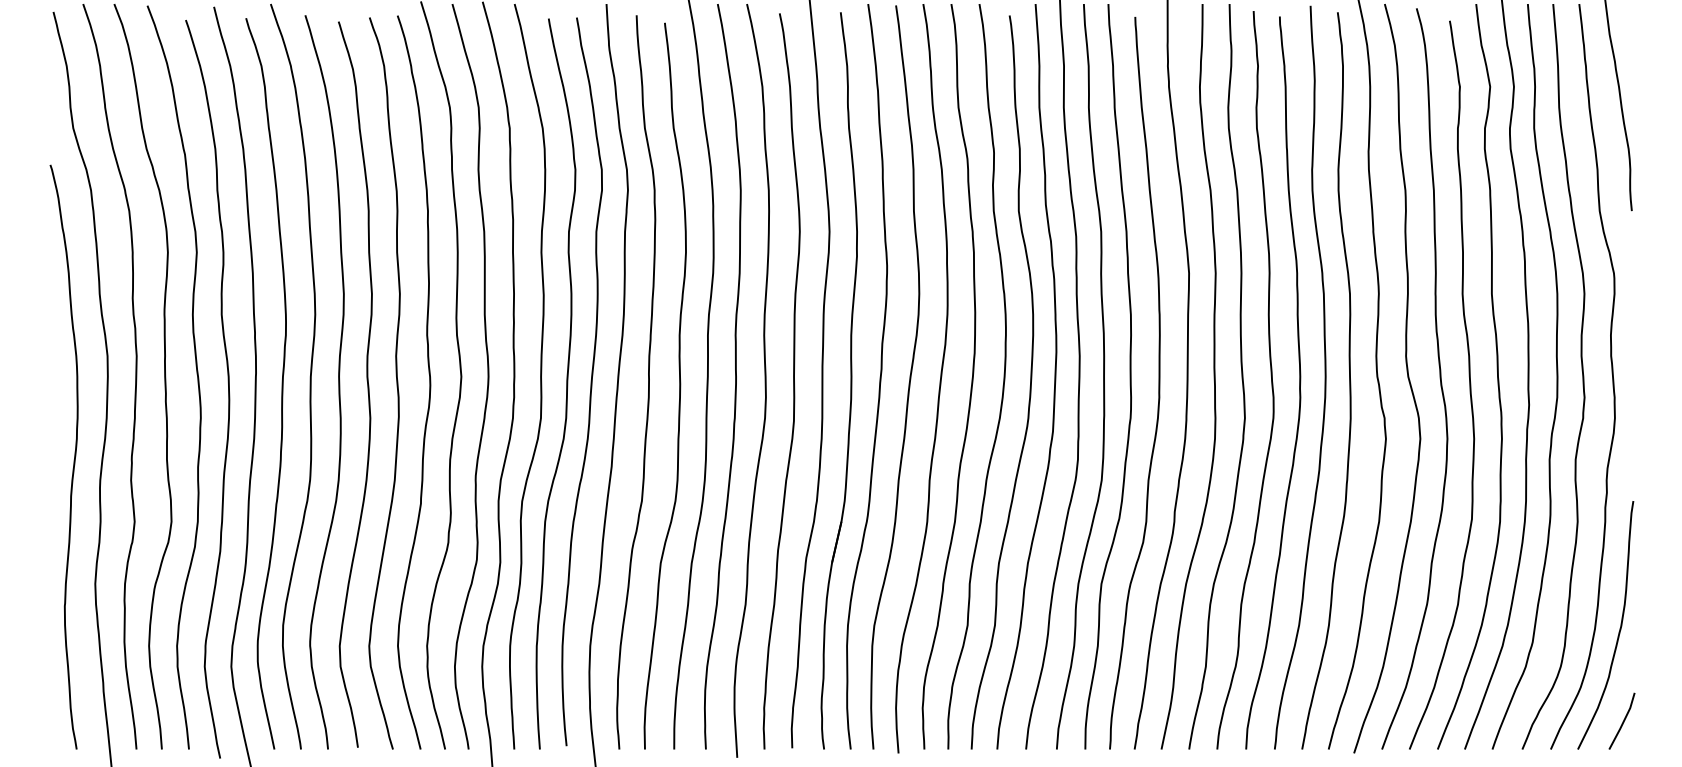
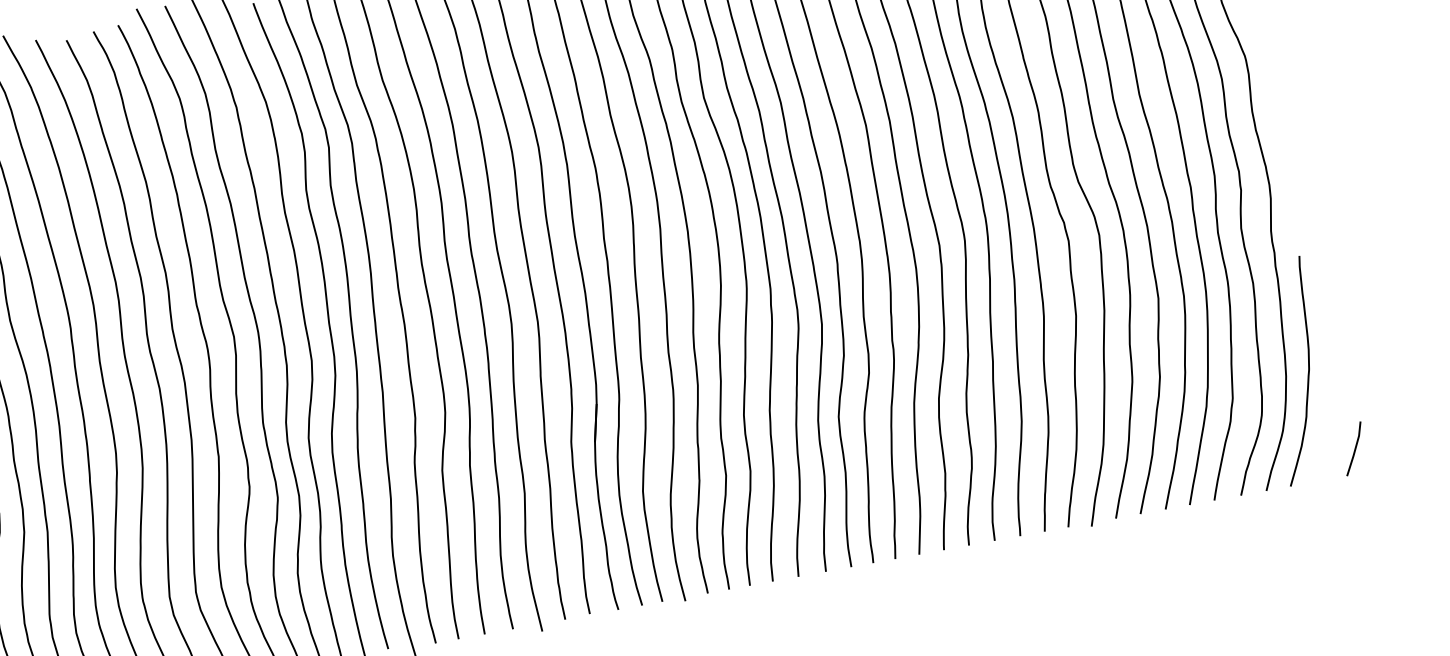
line: (1622, 721) -> (1354, 449), moved

